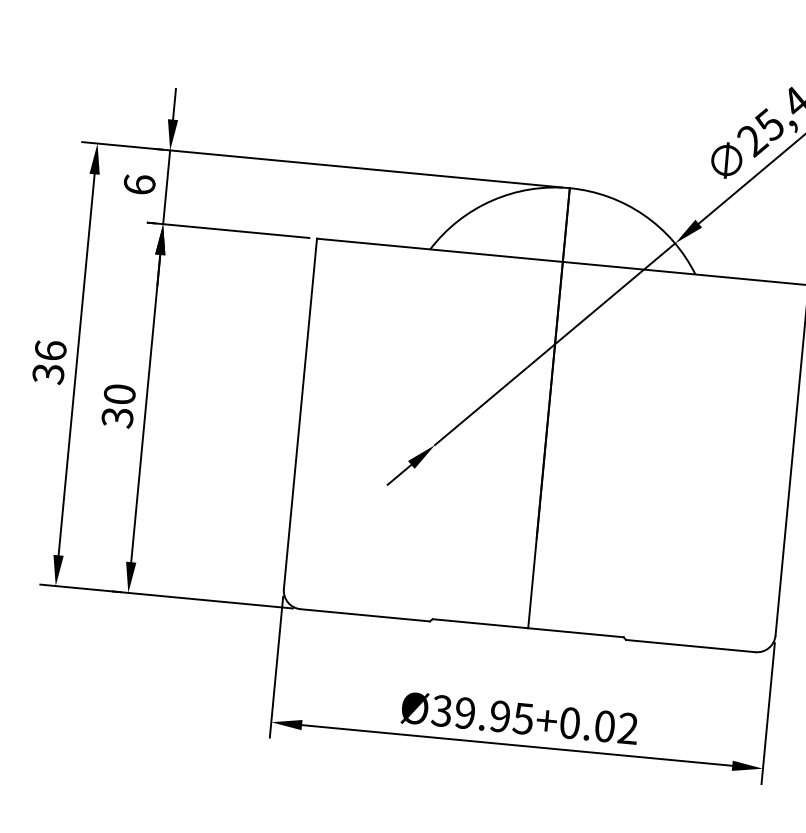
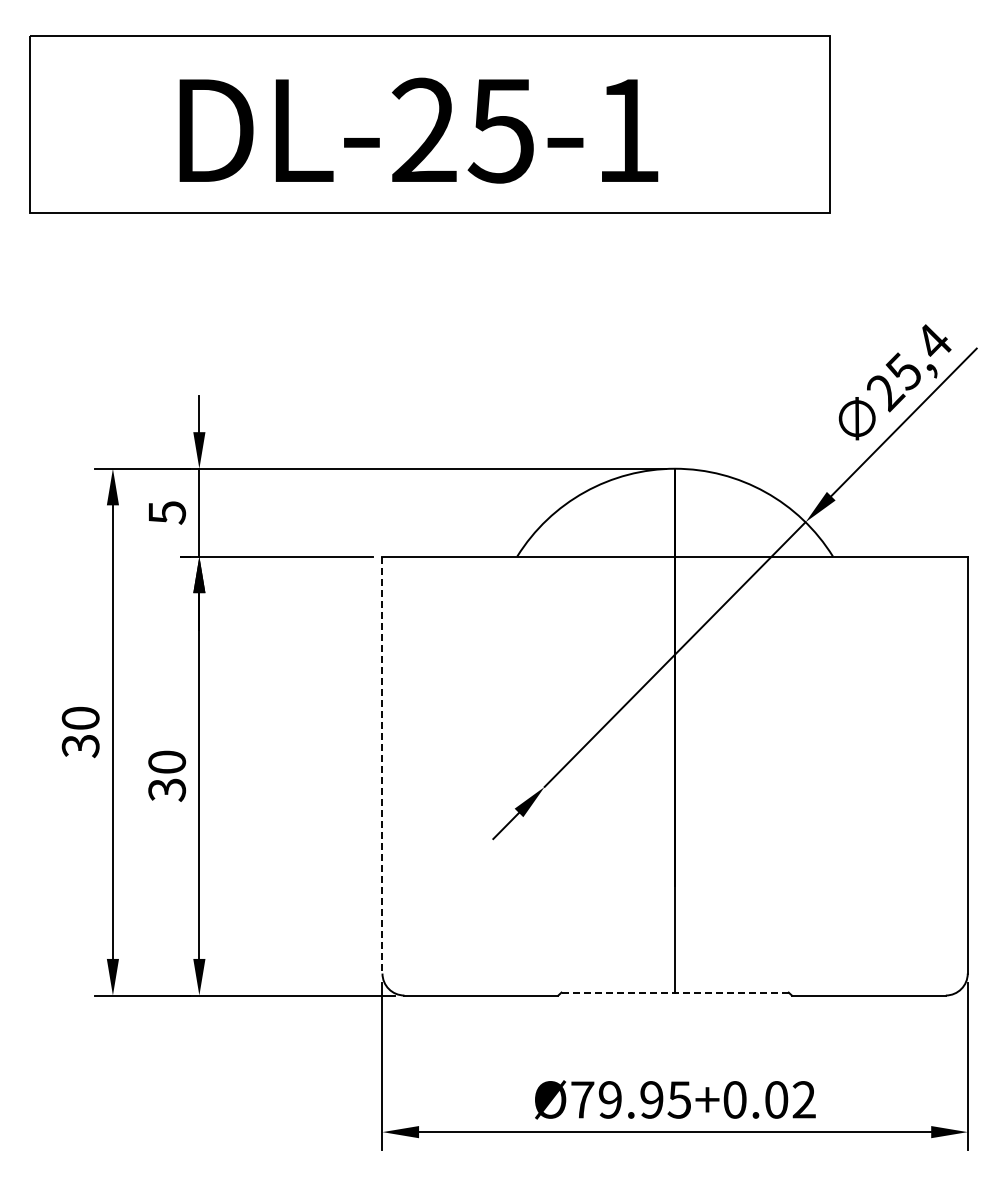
text: (139, 184) -> (167, 512), 6 -> 5
text: (50, 349) -> (80, 717), 36 -> 30
line: (300, 414) -> (382, 765), solid -> dashed
line: (528, 628) -> (675, 992), solid -> dashed
text: (441, 710) -> (582, 1099), Ø39.95+0.02 -> Ø79.95+0.02

